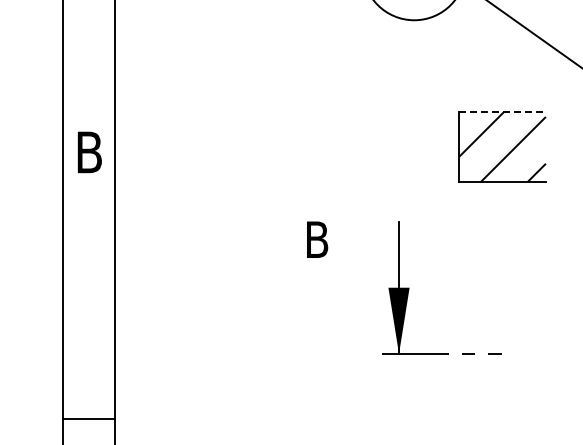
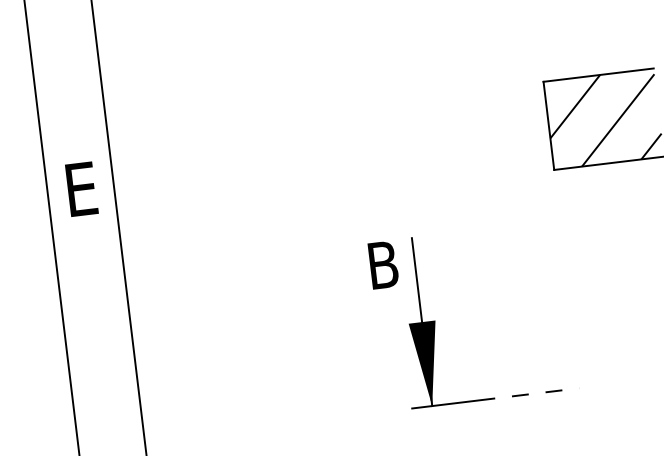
line: (502, 112) -> (598, 75), dashed -> solid
text: (89, 152) -> (81, 189), B -> E
part: (409, 287) -> (435, 320), moved

